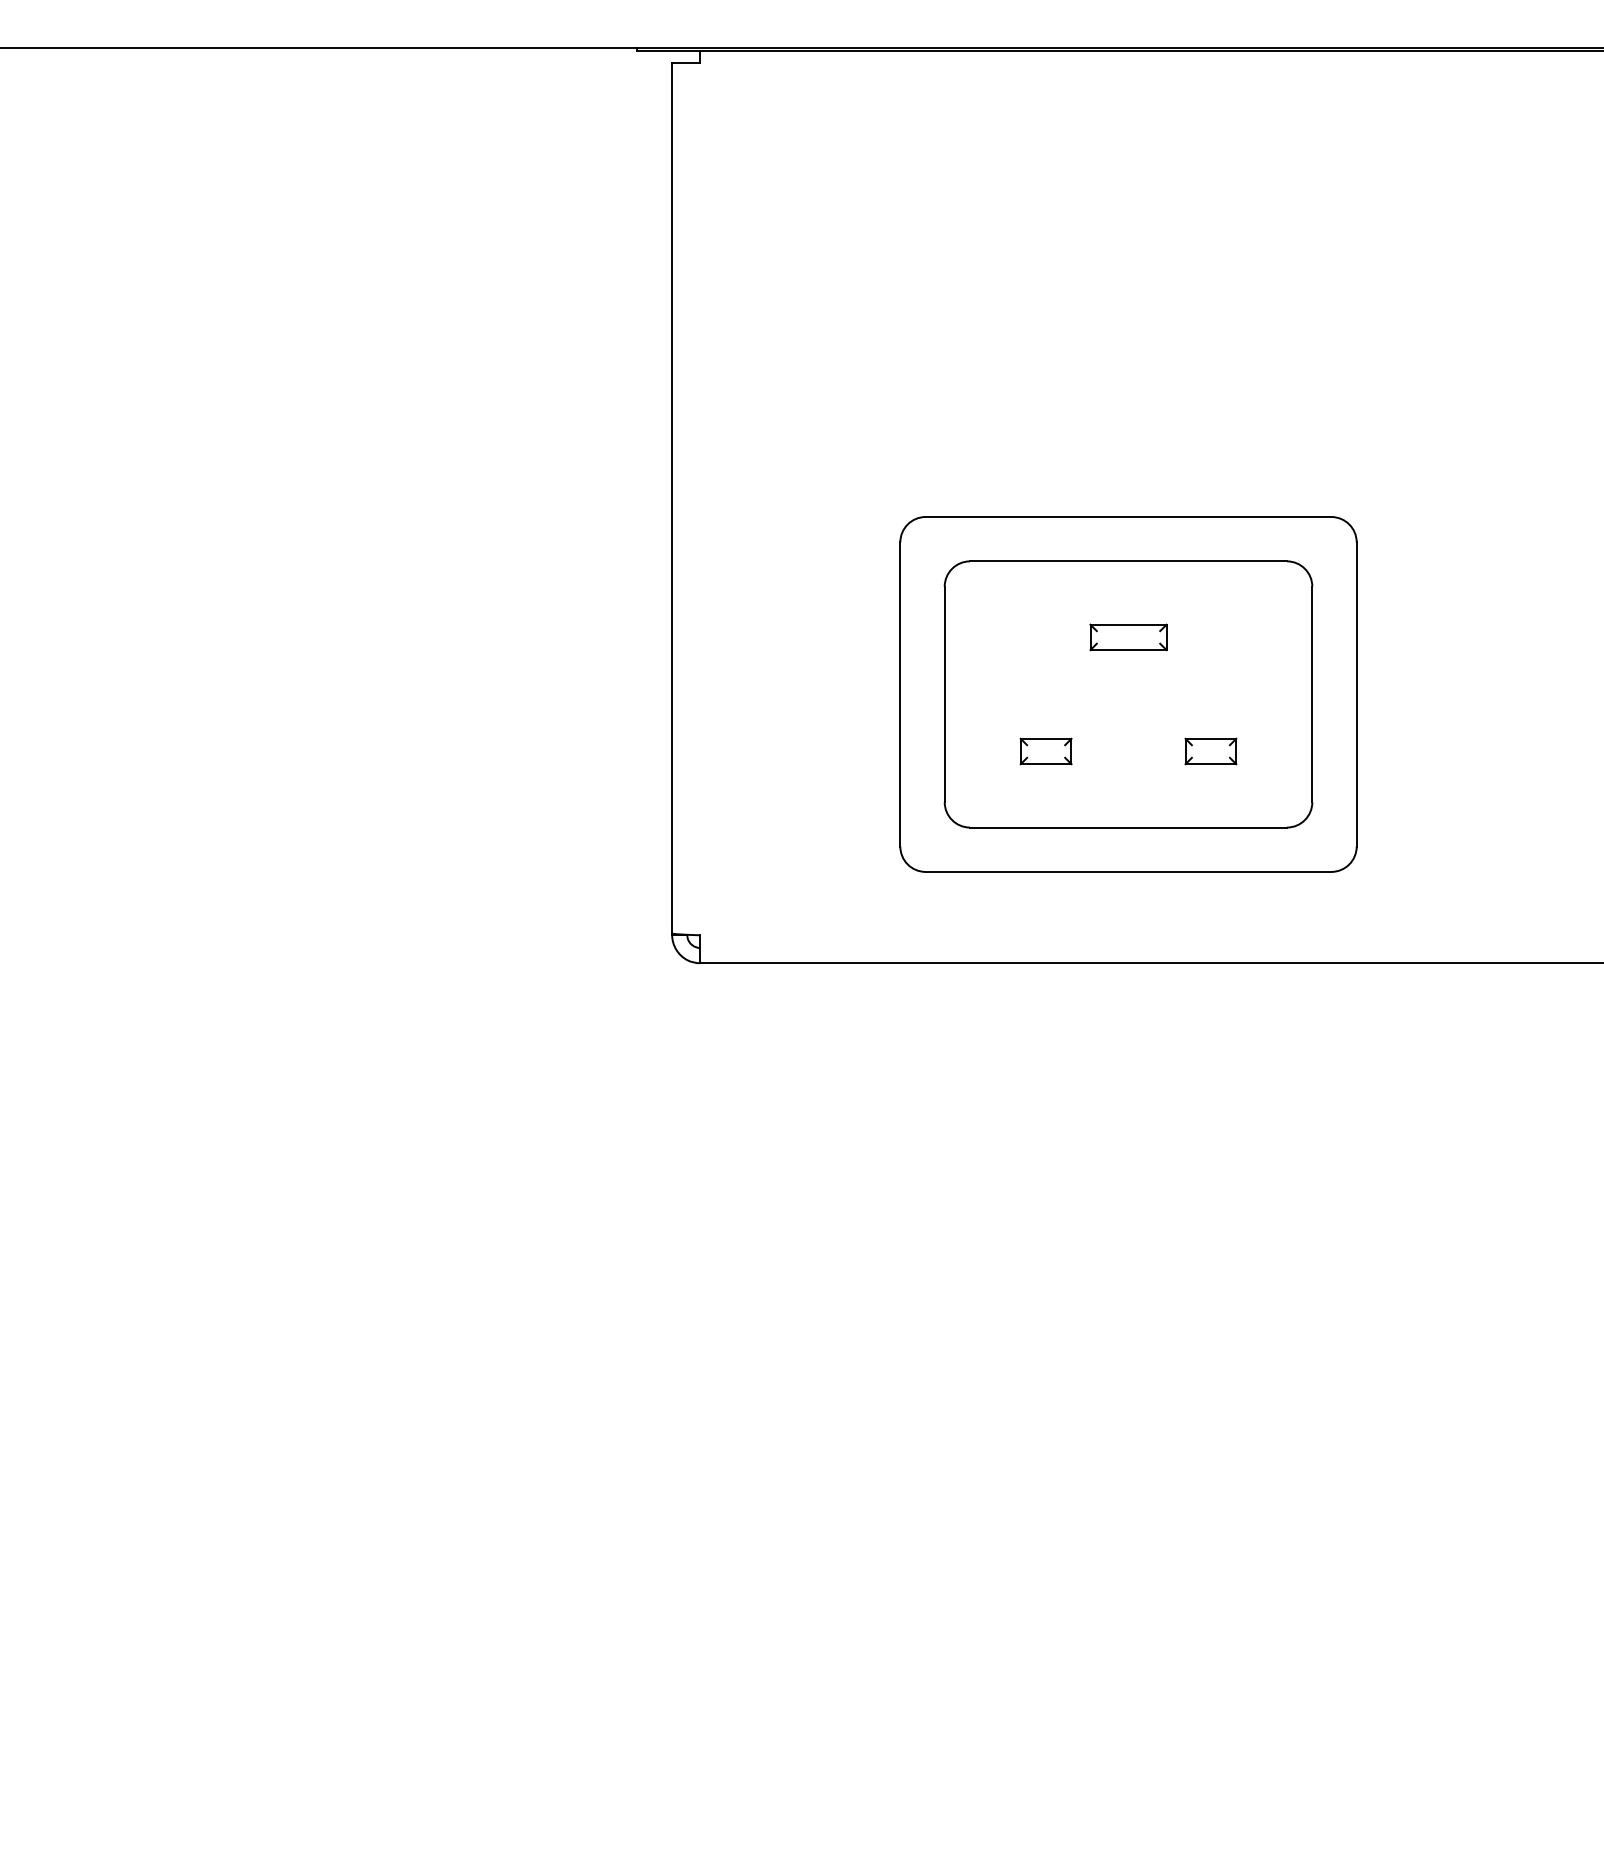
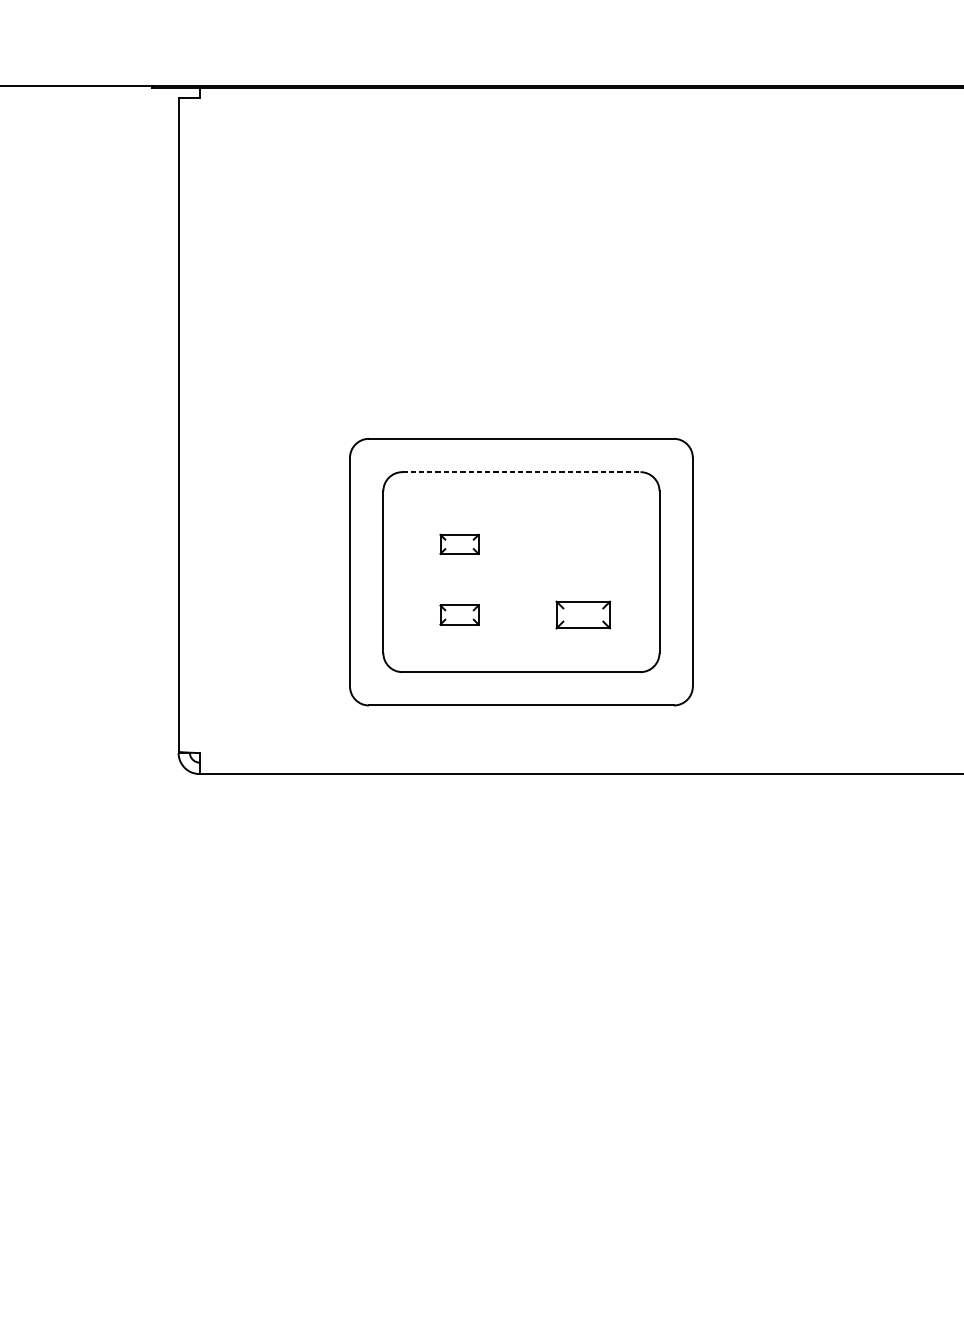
line: (1129, 561) -> (522, 472), solid -> dashed
part: (1128, 637) -> (521, 529), removed
part: (1045, 657) -> (459, 544), added
part: (1210, 751) -> (583, 615), size x1.4

